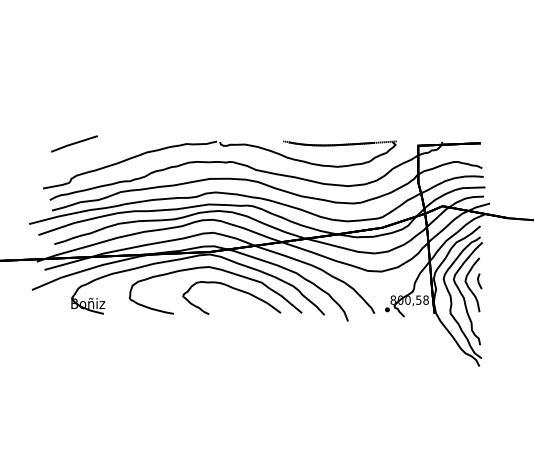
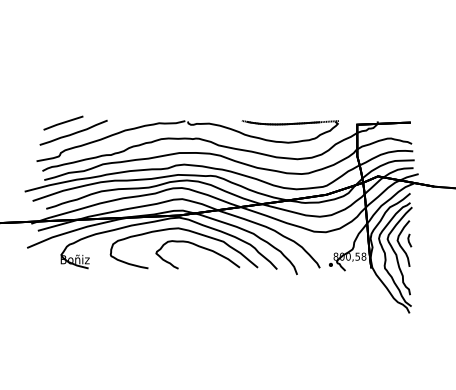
part: (86, 154) -> (73, 132), added

